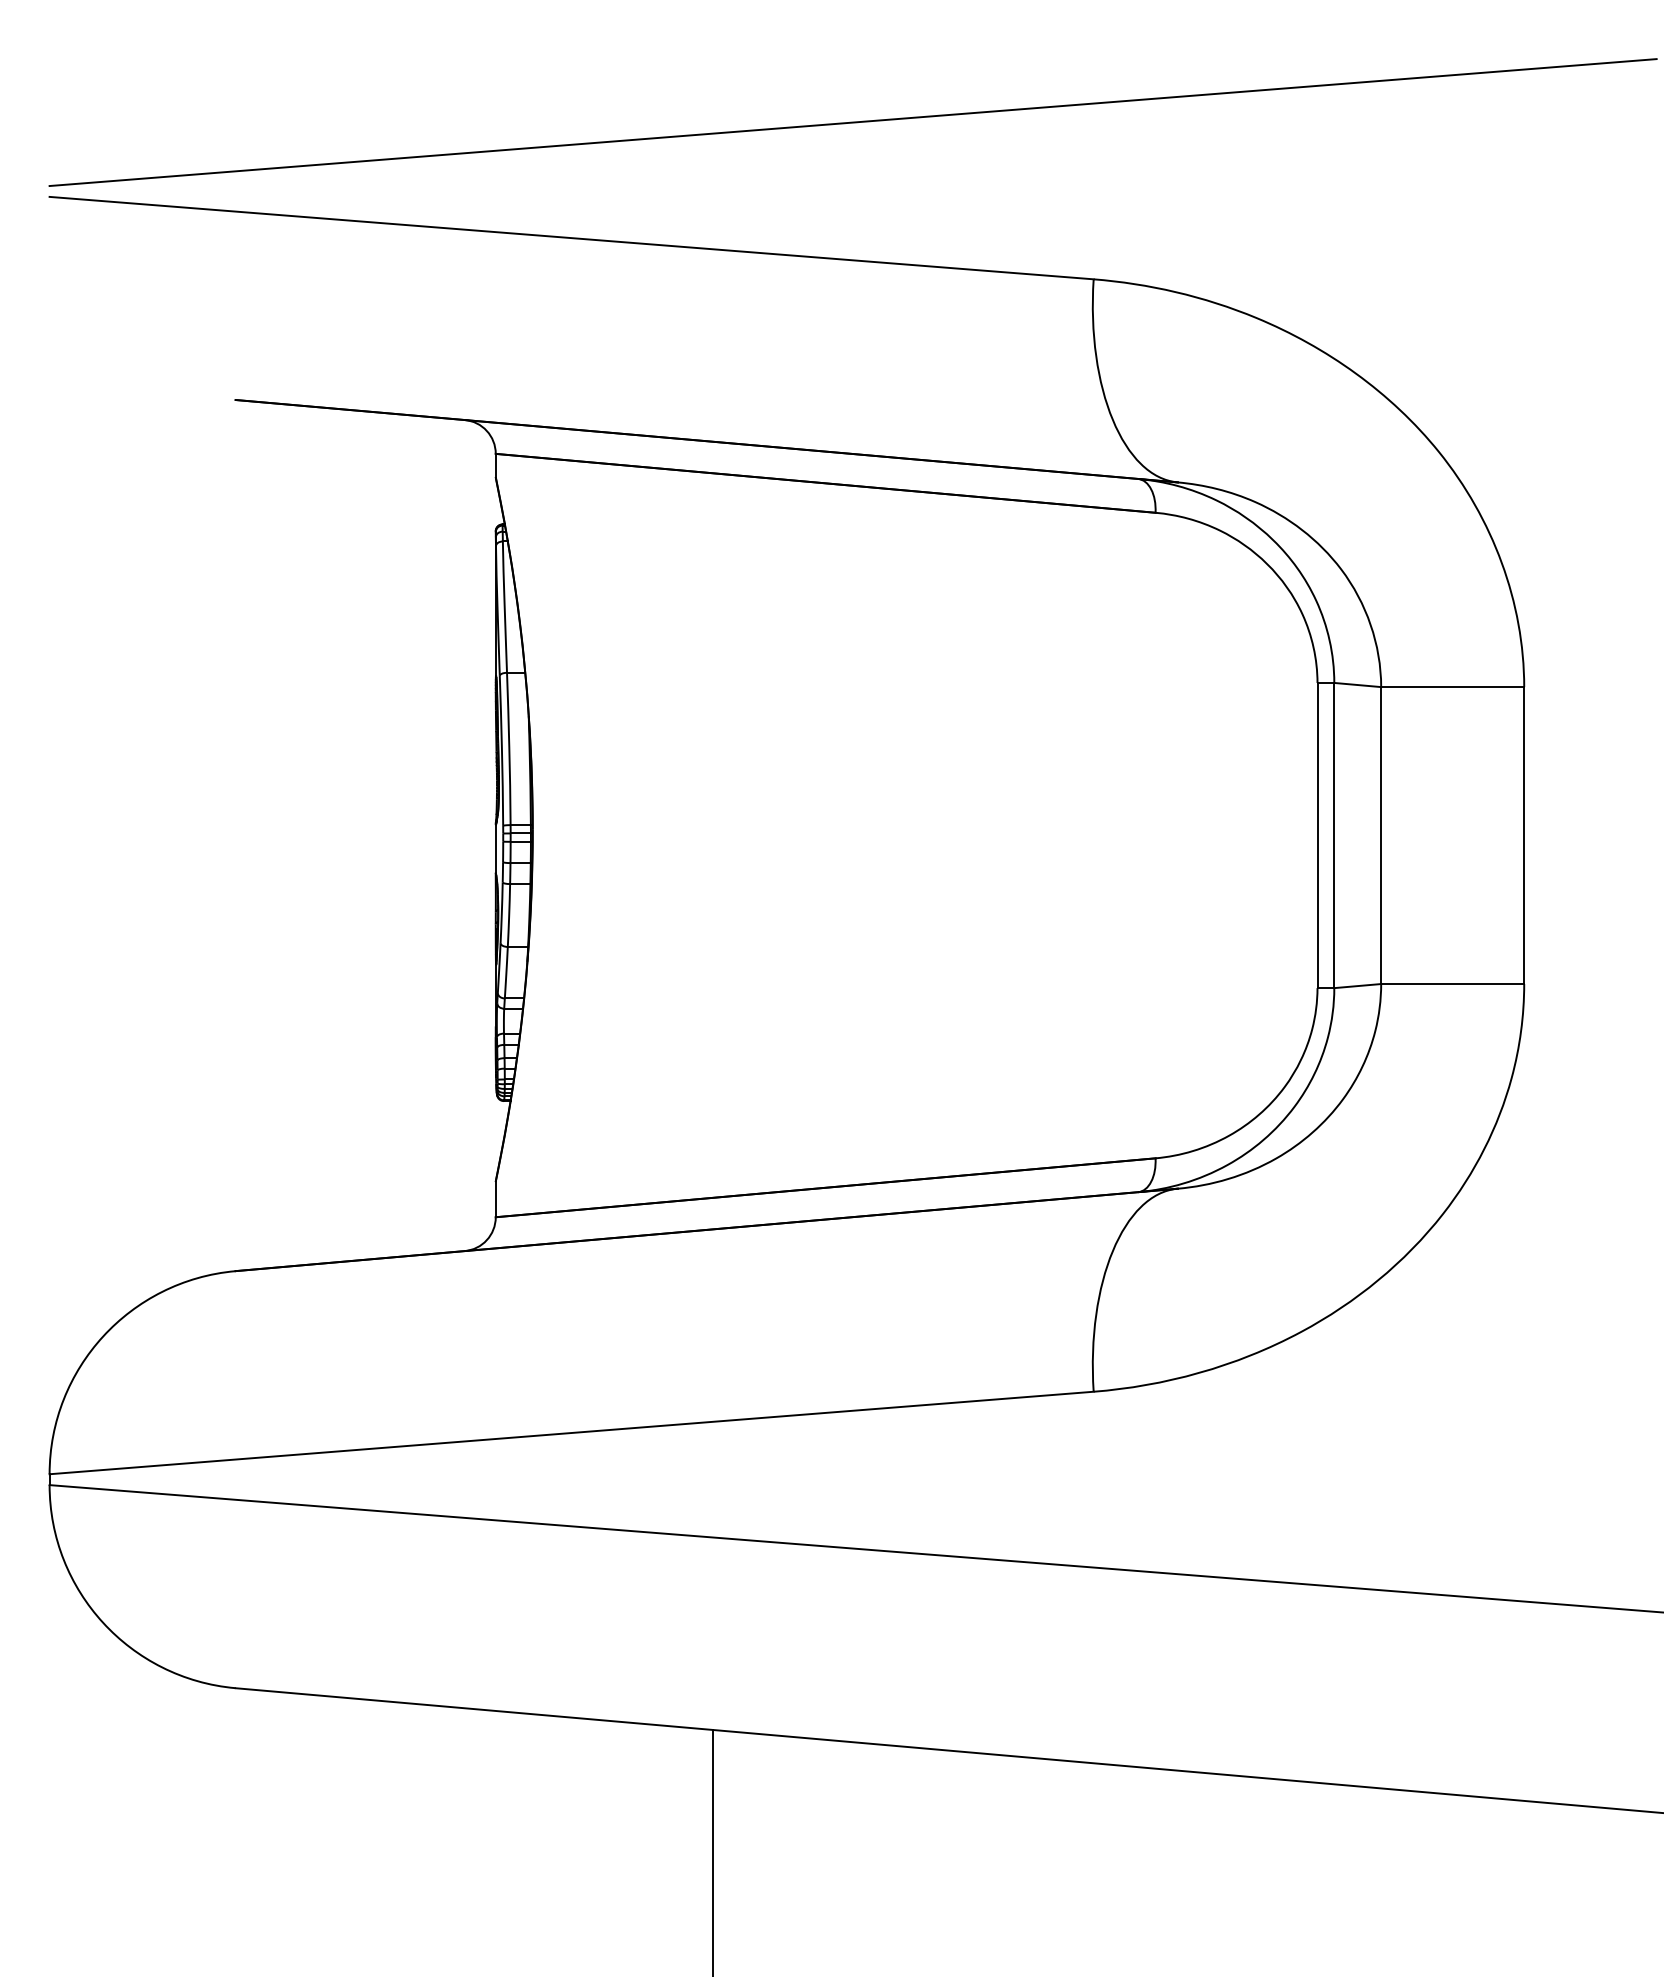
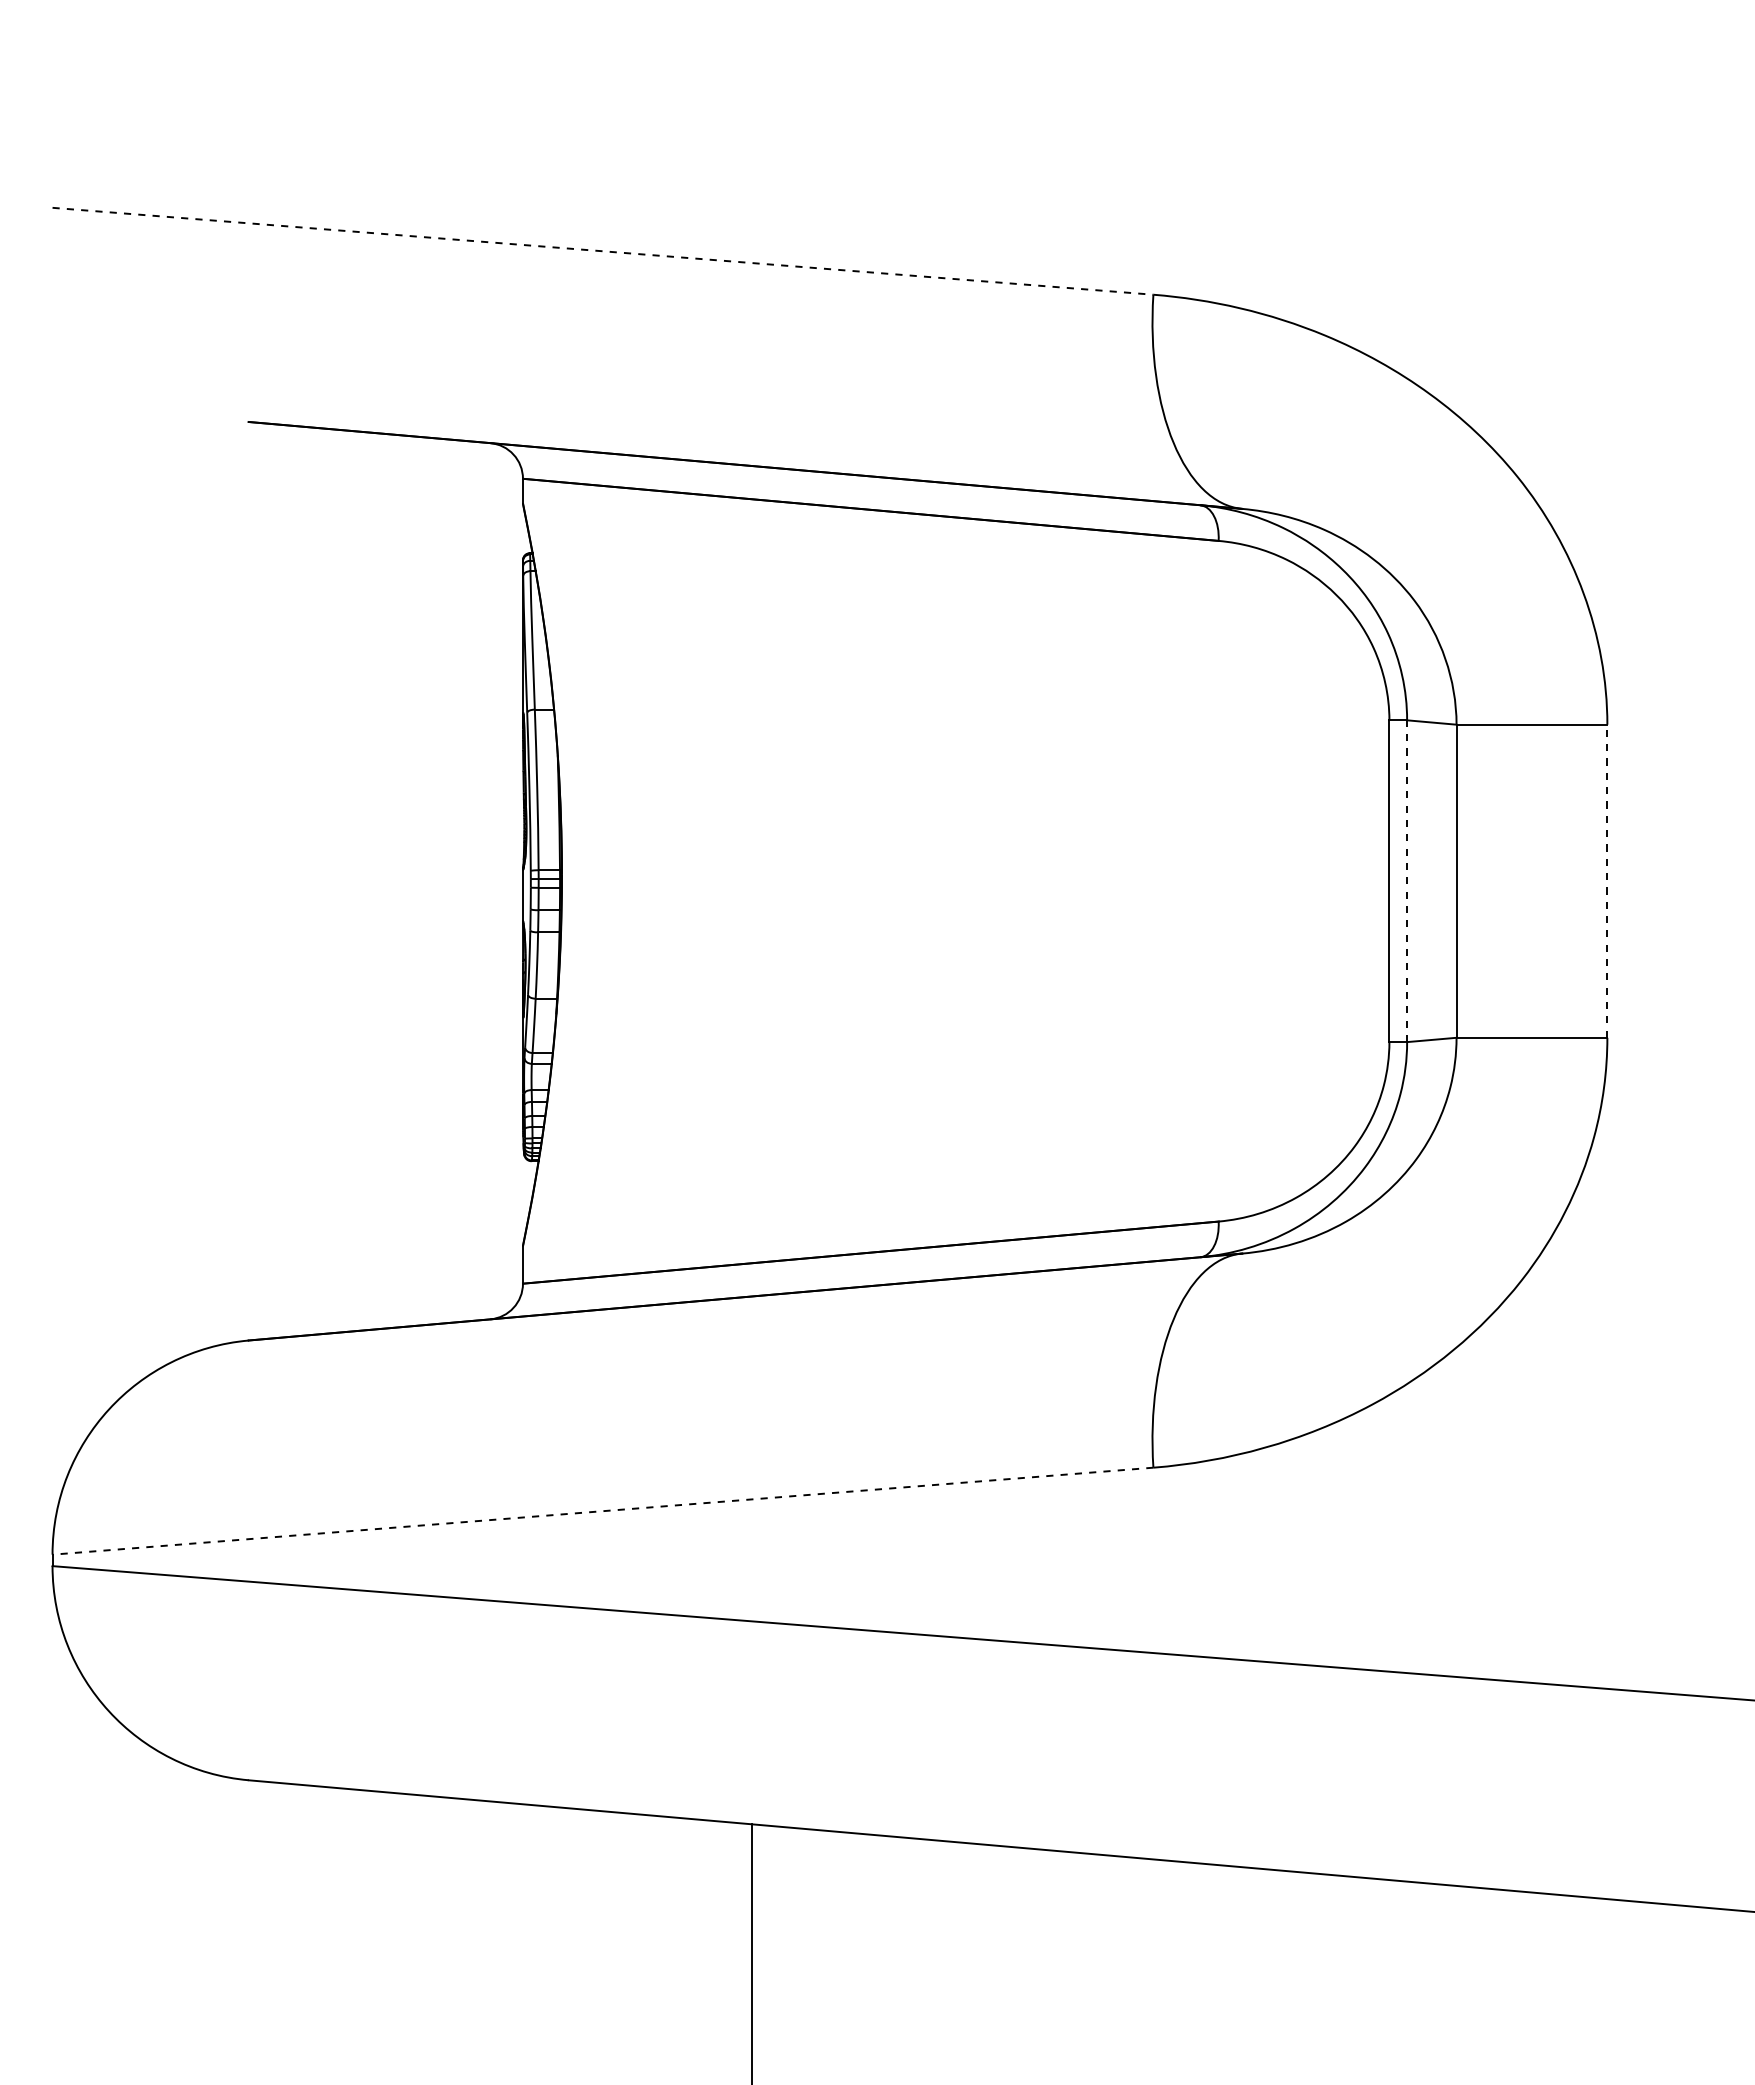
line: (852, 122) -> (899, 129), removed
line: (572, 238) -> (603, 251), solid -> dashed
line: (1334, 835) -> (1407, 881), solid -> dashed
line: (1524, 835) -> (1607, 881), solid -> dashed
line: (571, 1433) -> (602, 1511), solid -> dashed

